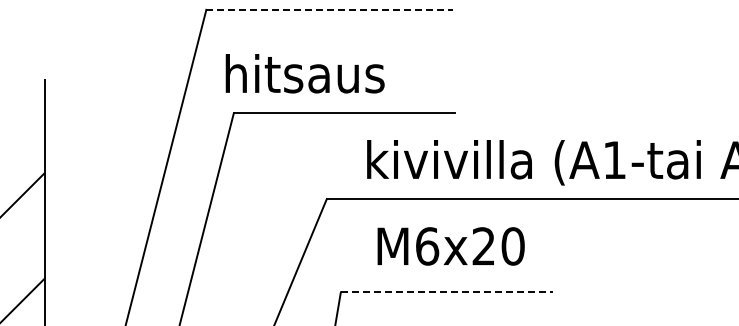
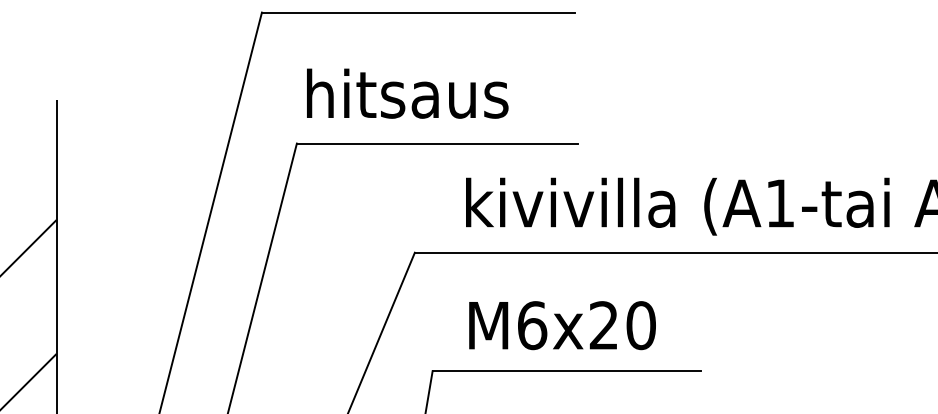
line: (330, 9) -> (419, 12), dashed -> solid
text: (304, 73) -> (406, 93), moved
text: (450, 246) -> (561, 325), moved
line: (446, 292) -> (566, 371), dashed -> solid

